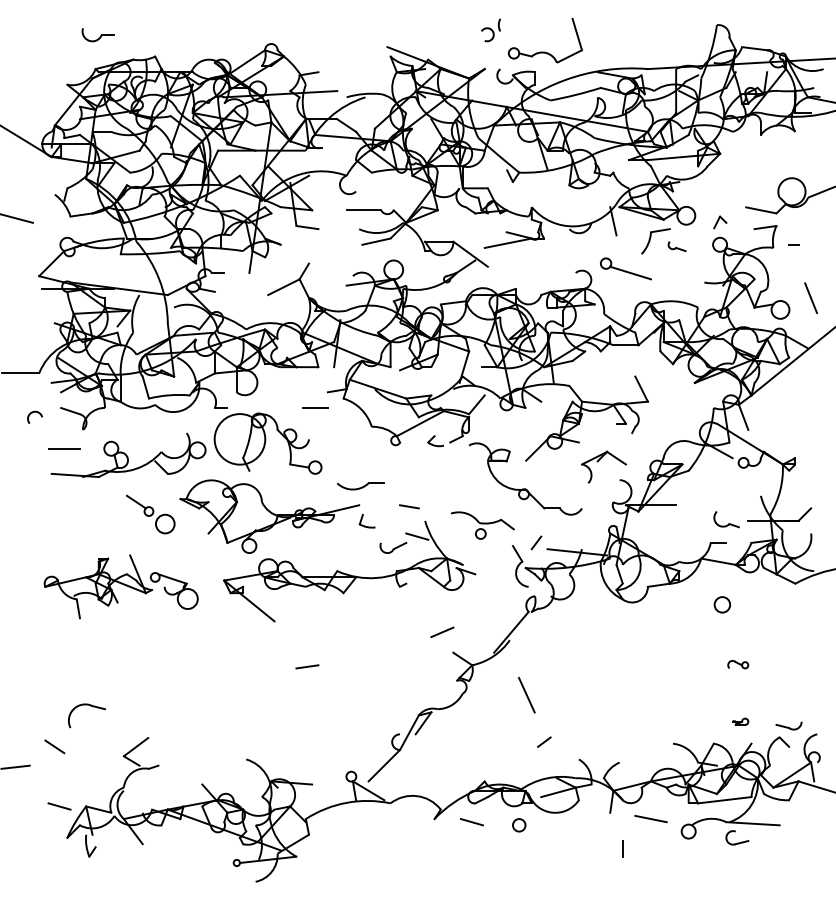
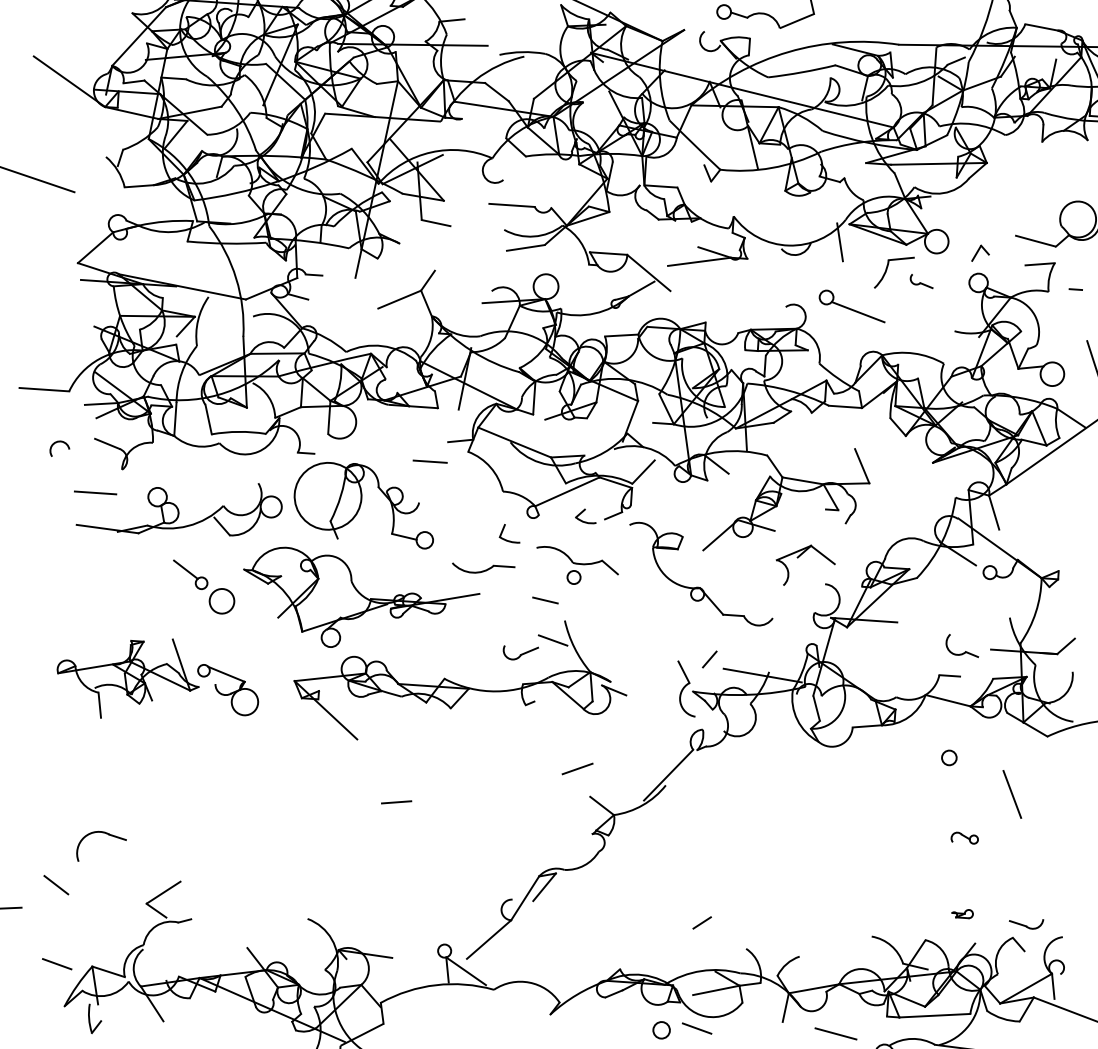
part: (366, 520) -> (509, 532), moved
part: (482, 525) -> (577, 566), moved
circle: (722, 604) -> (949, 757), size x0.71
line: (526, 694) -> (1011, 793), moved
line: (471, 822) -> (696, 1028), moved

